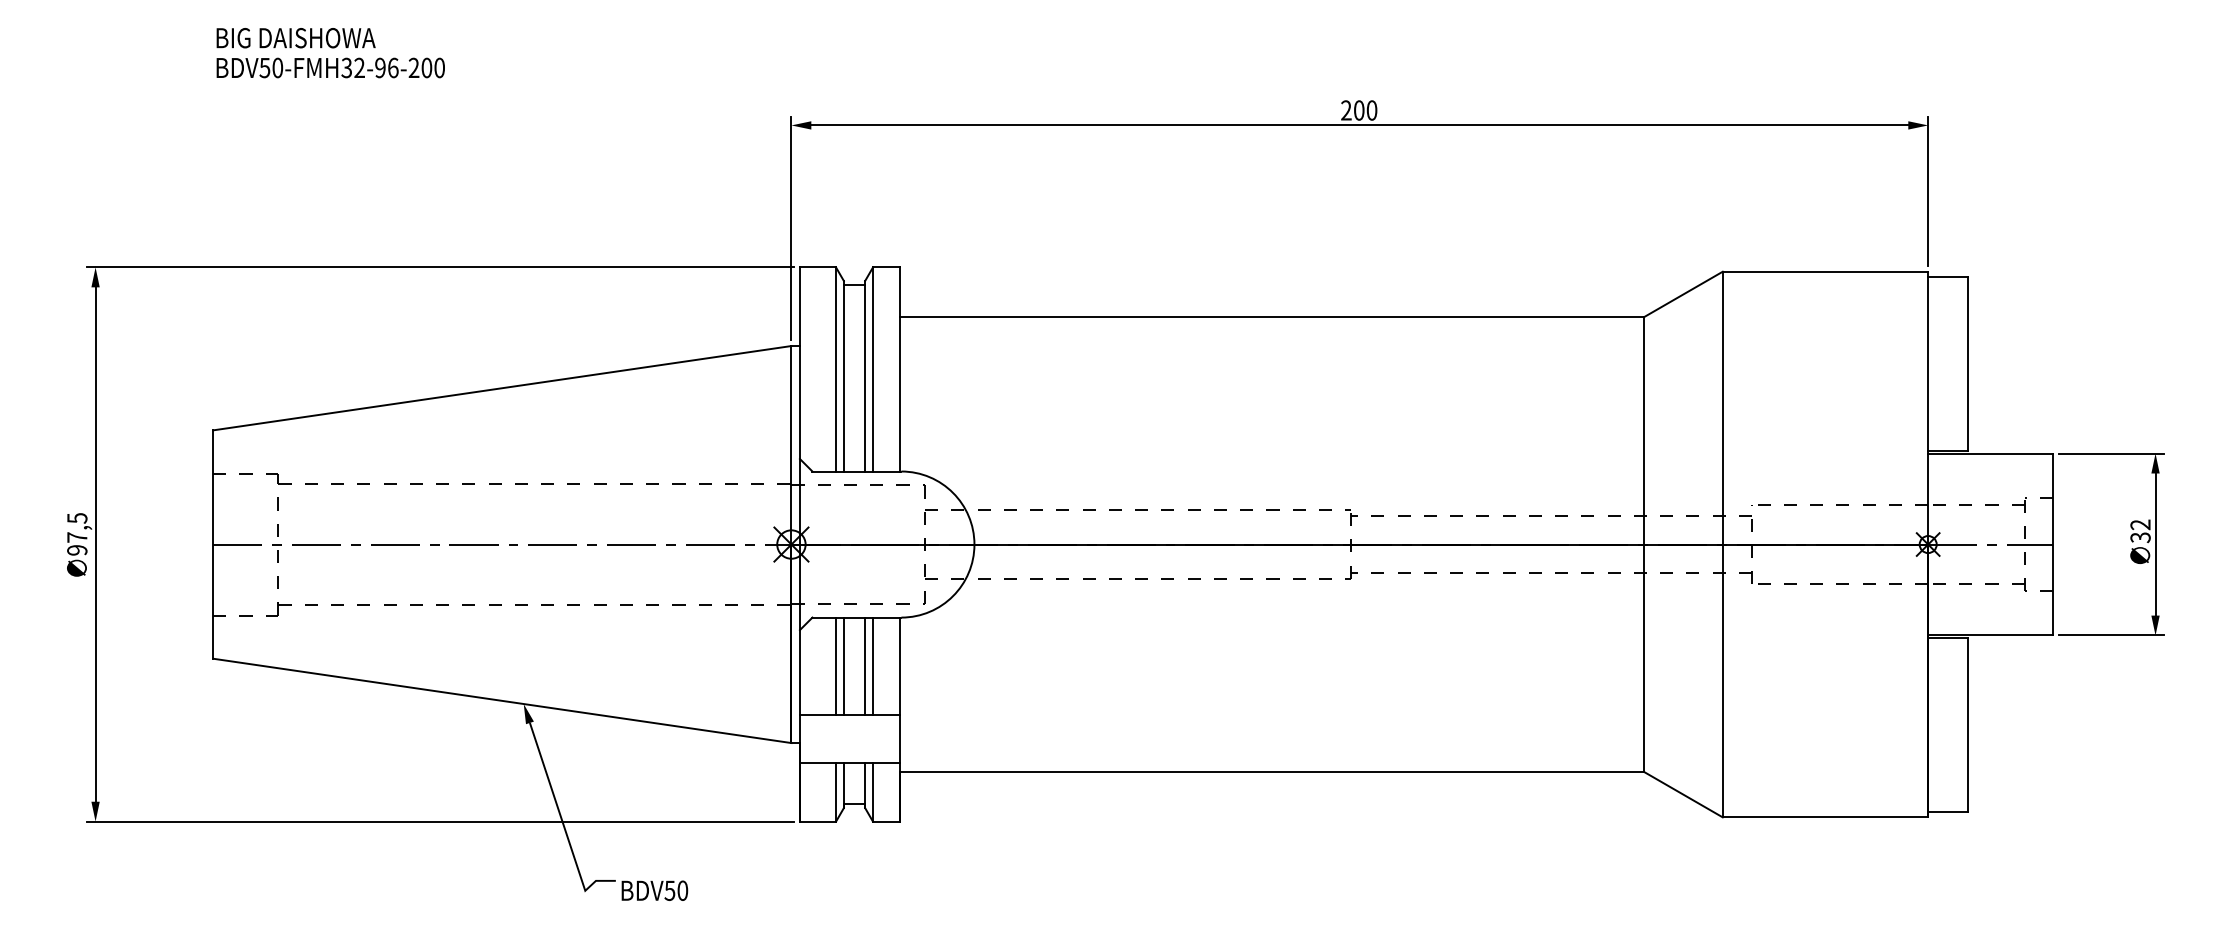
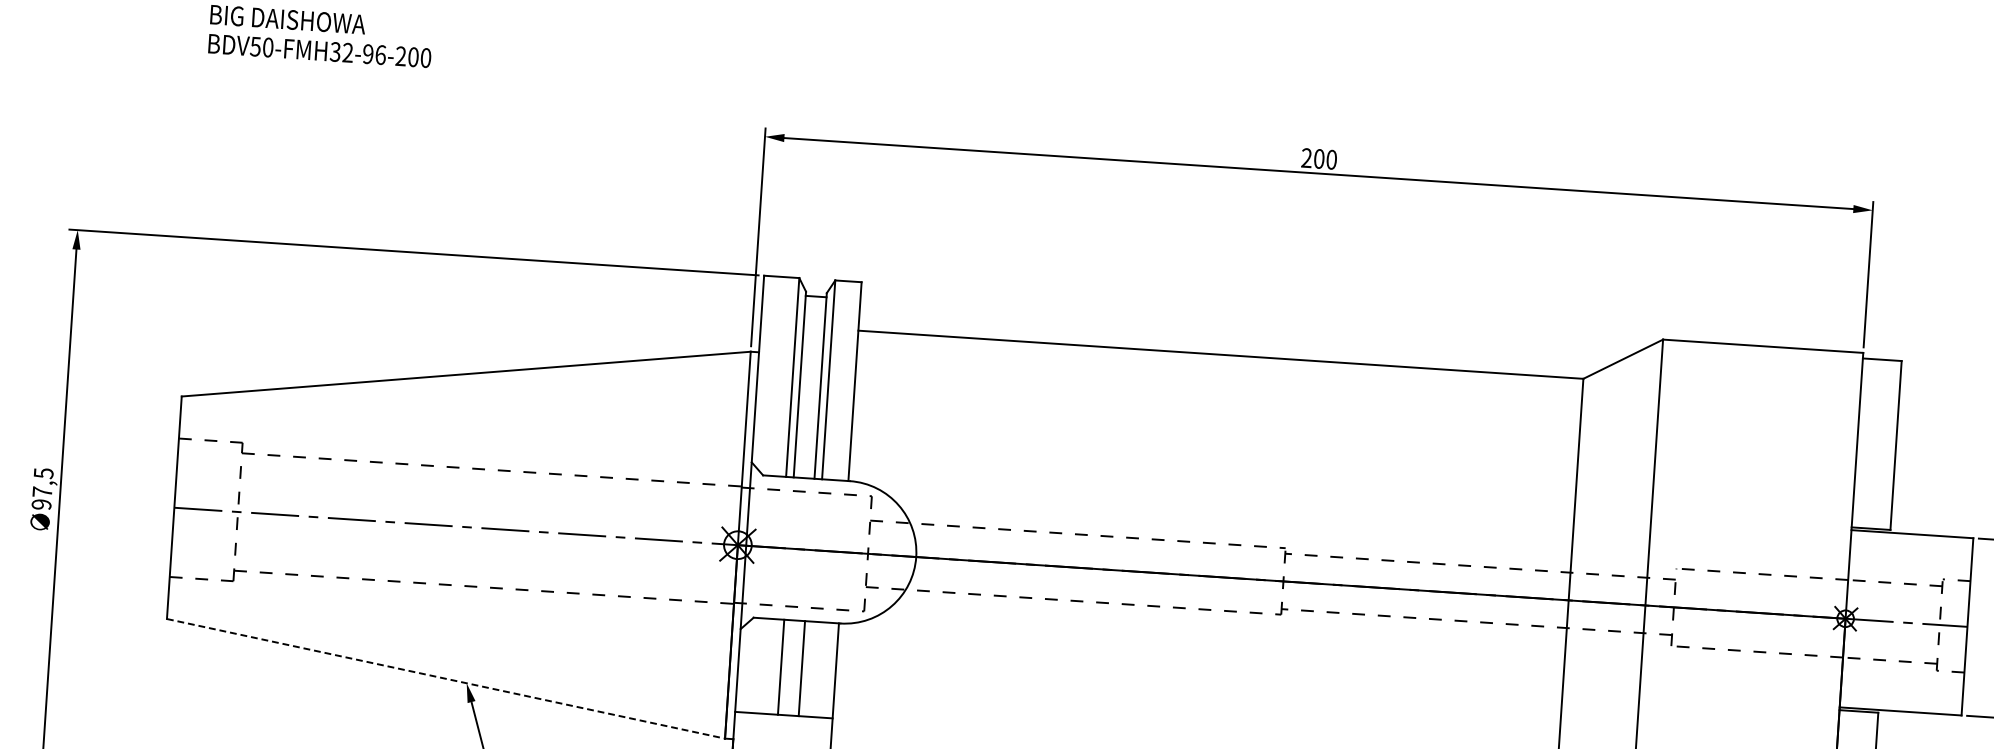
line: (836, 666) -> (773, 666), removed
line: (872, 666) -> (808, 669), removed
line: (502, 700) -> (446, 678), solid -> dashed

